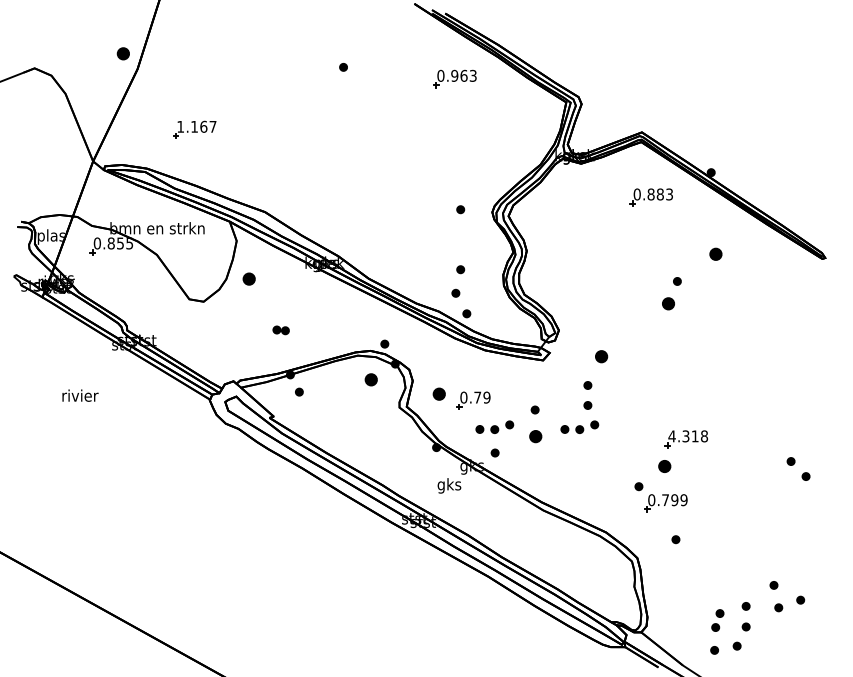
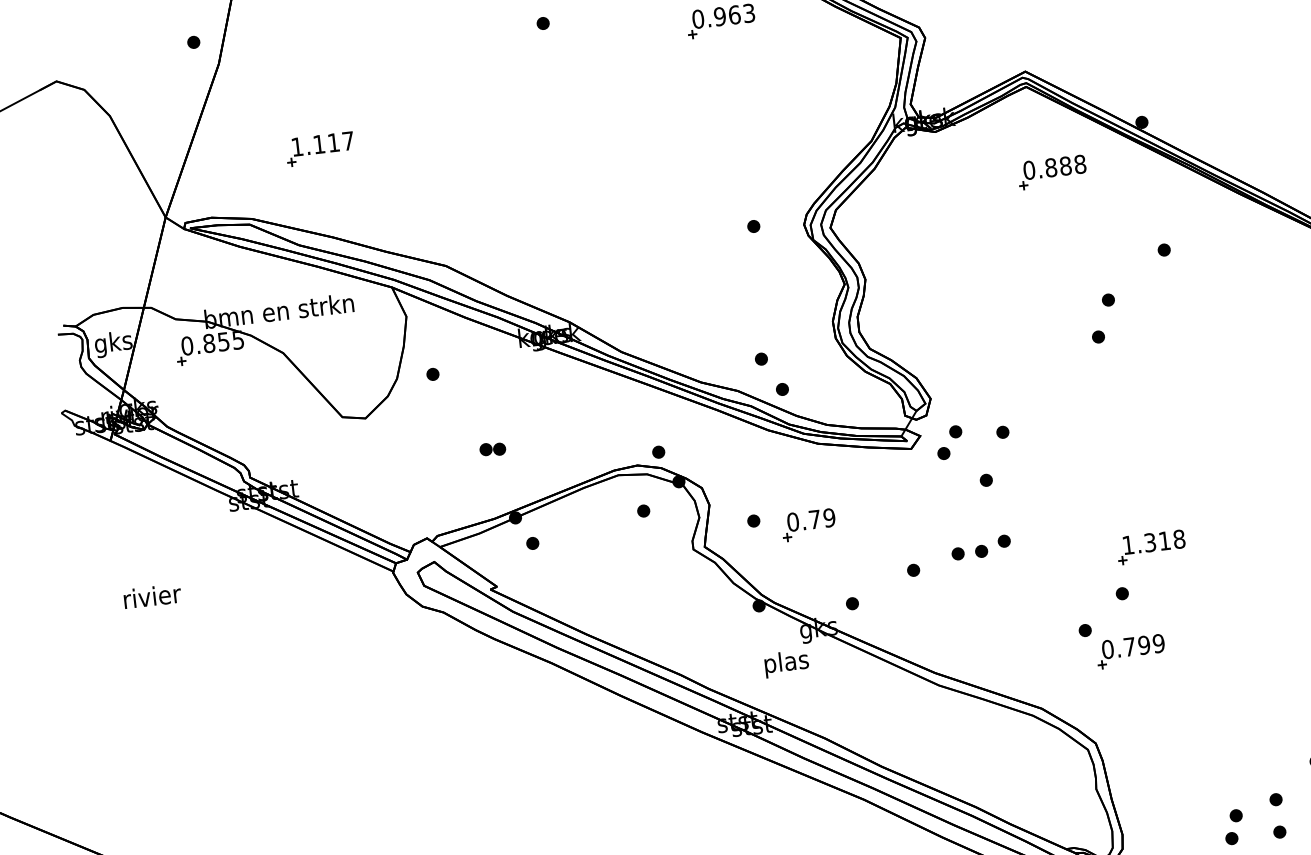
part: (123, 53) -> (193, 41), size x0.62
text: (203, 126) -> (333, 142), 1.167 -> 1.117
text: (669, 194) -> (1080, 164), 0.883 -> 0.888
text: (50, 236) -> (112, 343), plas -> gks
part: (715, 253) -> (1163, 249), size x0.62
part: (460, 269) -> (764, 320), removed
part: (248, 278) -> (431, 373), size x0.62
part: (668, 303) -> (1098, 336), size x0.62
part: (601, 356) -> (1002, 432), size x0.62
part: (567, 358) -> (949, 441), added
part: (370, 379) -> (642, 510), size x0.62
part: (439, 393) -> (753, 520), size x0.62
text: (80, 395) -> (152, 596), moved
part: (587, 405) -> (989, 511), removed
part: (534, 409) -> (906, 527), removed
part: (494, 426) -> (846, 562), removed
part: (535, 436) -> (913, 570), size x0.62
text: (671, 436) -> (1127, 545), 4.318 -> 1.318
part: (664, 465) -> (1121, 592), size x0.62
text: (449, 485) -> (786, 663), gks -> plas
part: (675, 539) -> (1152, 707), removed

